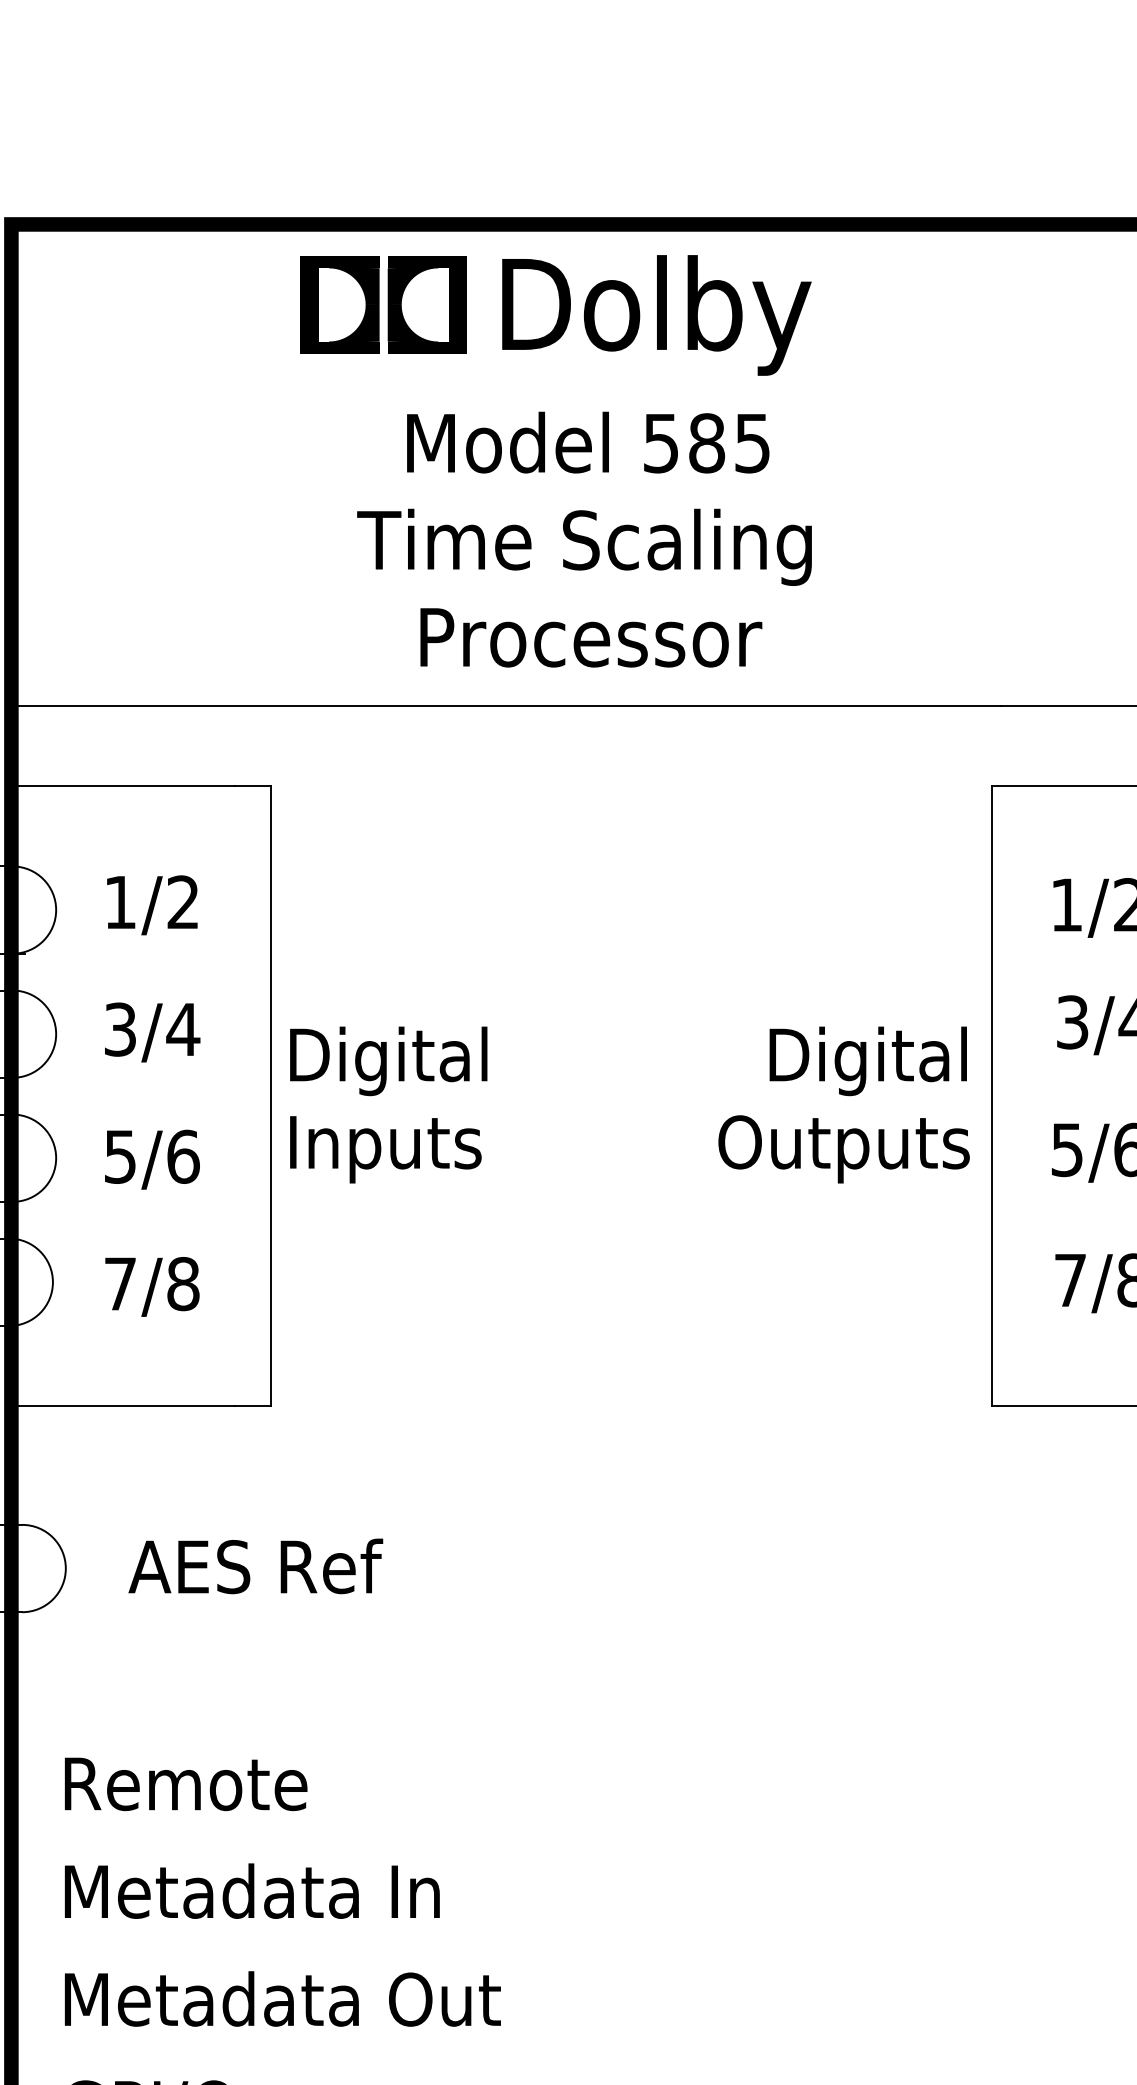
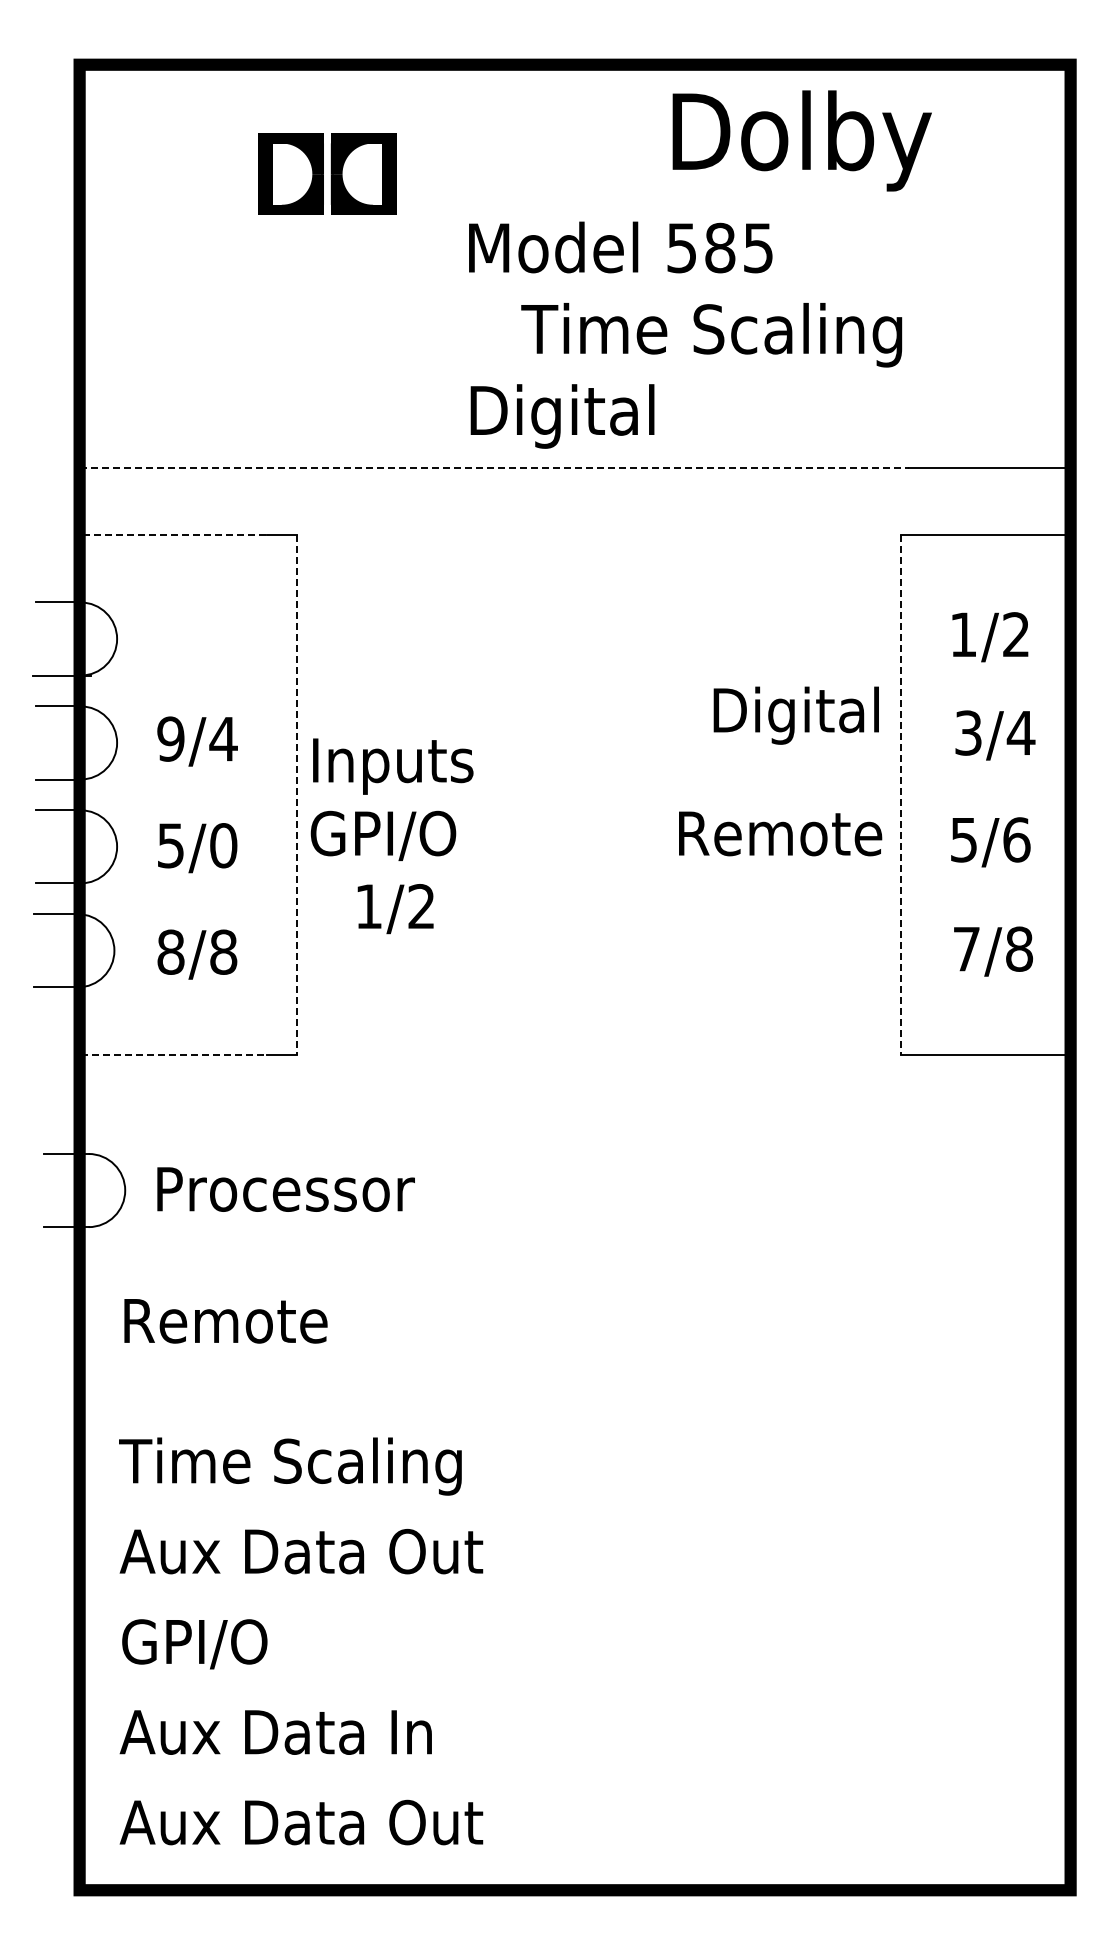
part: (383, 304) -> (327, 173), moved
text: (655, 314) -> (801, 140), moved
text: (587, 442) -> (620, 247), moved
text: (584, 547) -> (711, 335), moved
text: (591, 644) -> (565, 416), Processor -> Digital
line: (506, 706) -> (494, 468), solid -> dashed
line: (125, 786) -> (175, 535), solid -> dashed
text: (152, 905) -> (395, 909), moved
text: (119, 1028) -> (170, 738), 3/4 -> 9/4
text: (392, 1061) -> (398, 765), Digital -> Inputs
text: (867, 1061) -> (795, 715), moved
line: (270, 1095) -> (296, 794), solid -> dashed
line: (992, 1095) -> (901, 794), solid -> dashed
text: (383, 1148) -> (391, 838), Inputs -> GPI/O
text: (843, 1148) -> (776, 838), Outputs -> Remote
text: (183, 1156) -> (223, 845), 5/6 -> 5/0
text: (119, 1283) -> (170, 951), 7/8 -> 8/8
line: (124, 1406) -> (174, 1054), solid -> dashed
text: (257, 1566) -> (285, 1188), AES Ref -> Processor
text: (185, 1784) -> (225, 1321), moved
text: (263, 1898) -> (290, 1466), Metadata In -> Time Scaling
text: (279, 1998) -> (304, 1550), Metadata Out -> Aux Data Out

